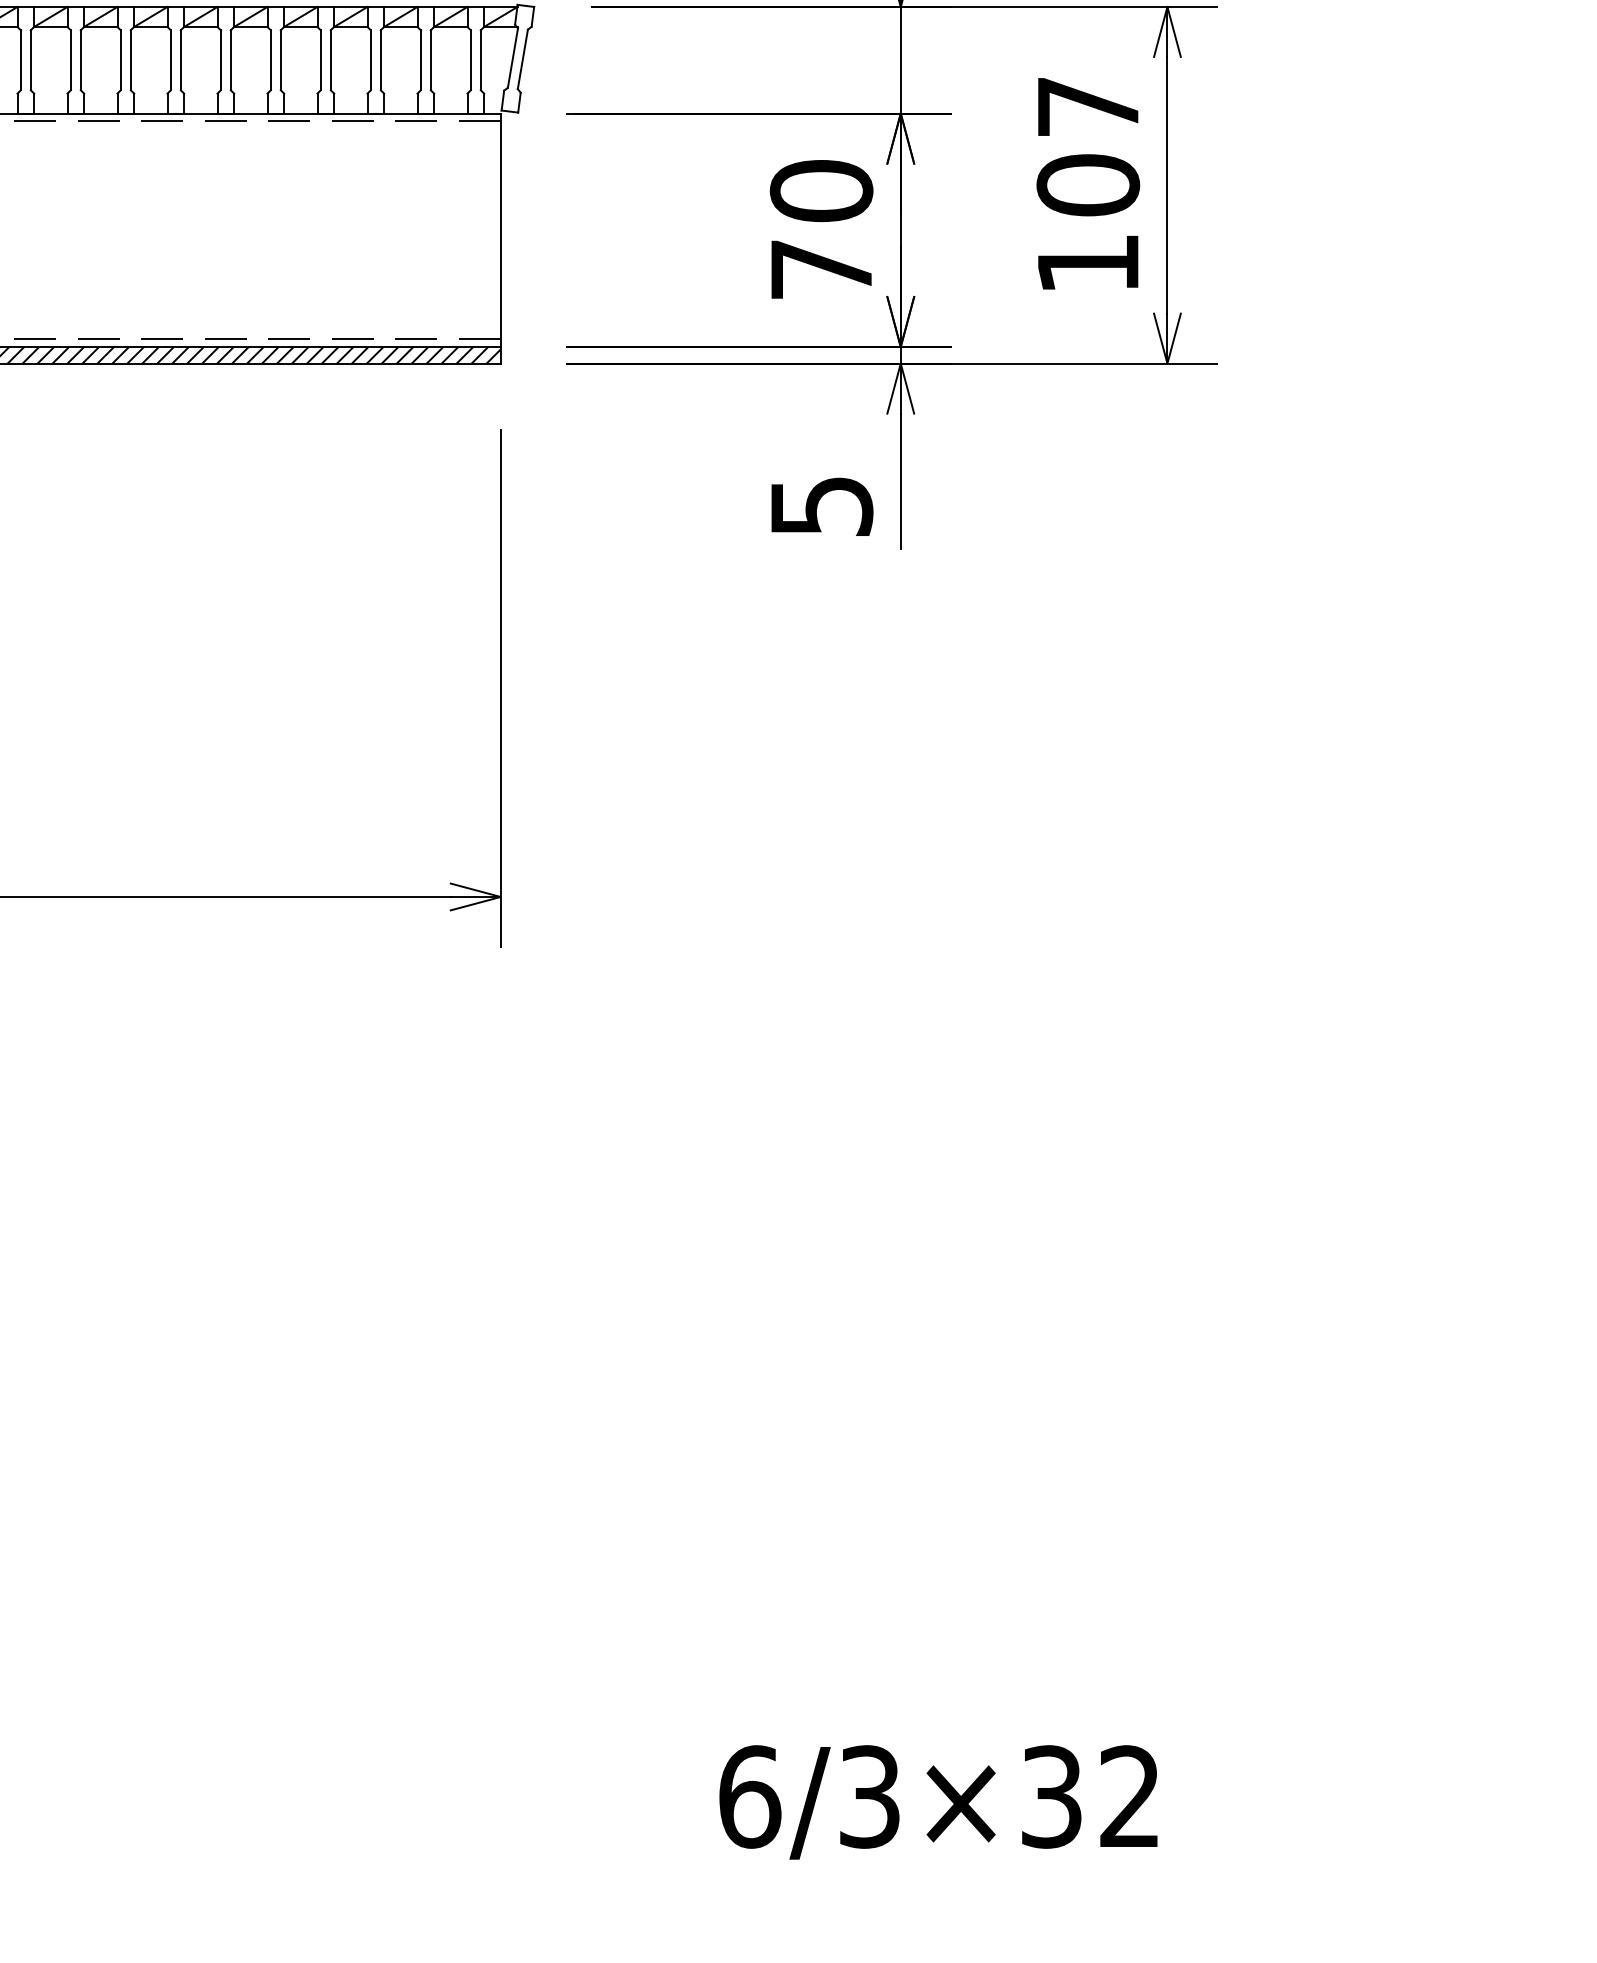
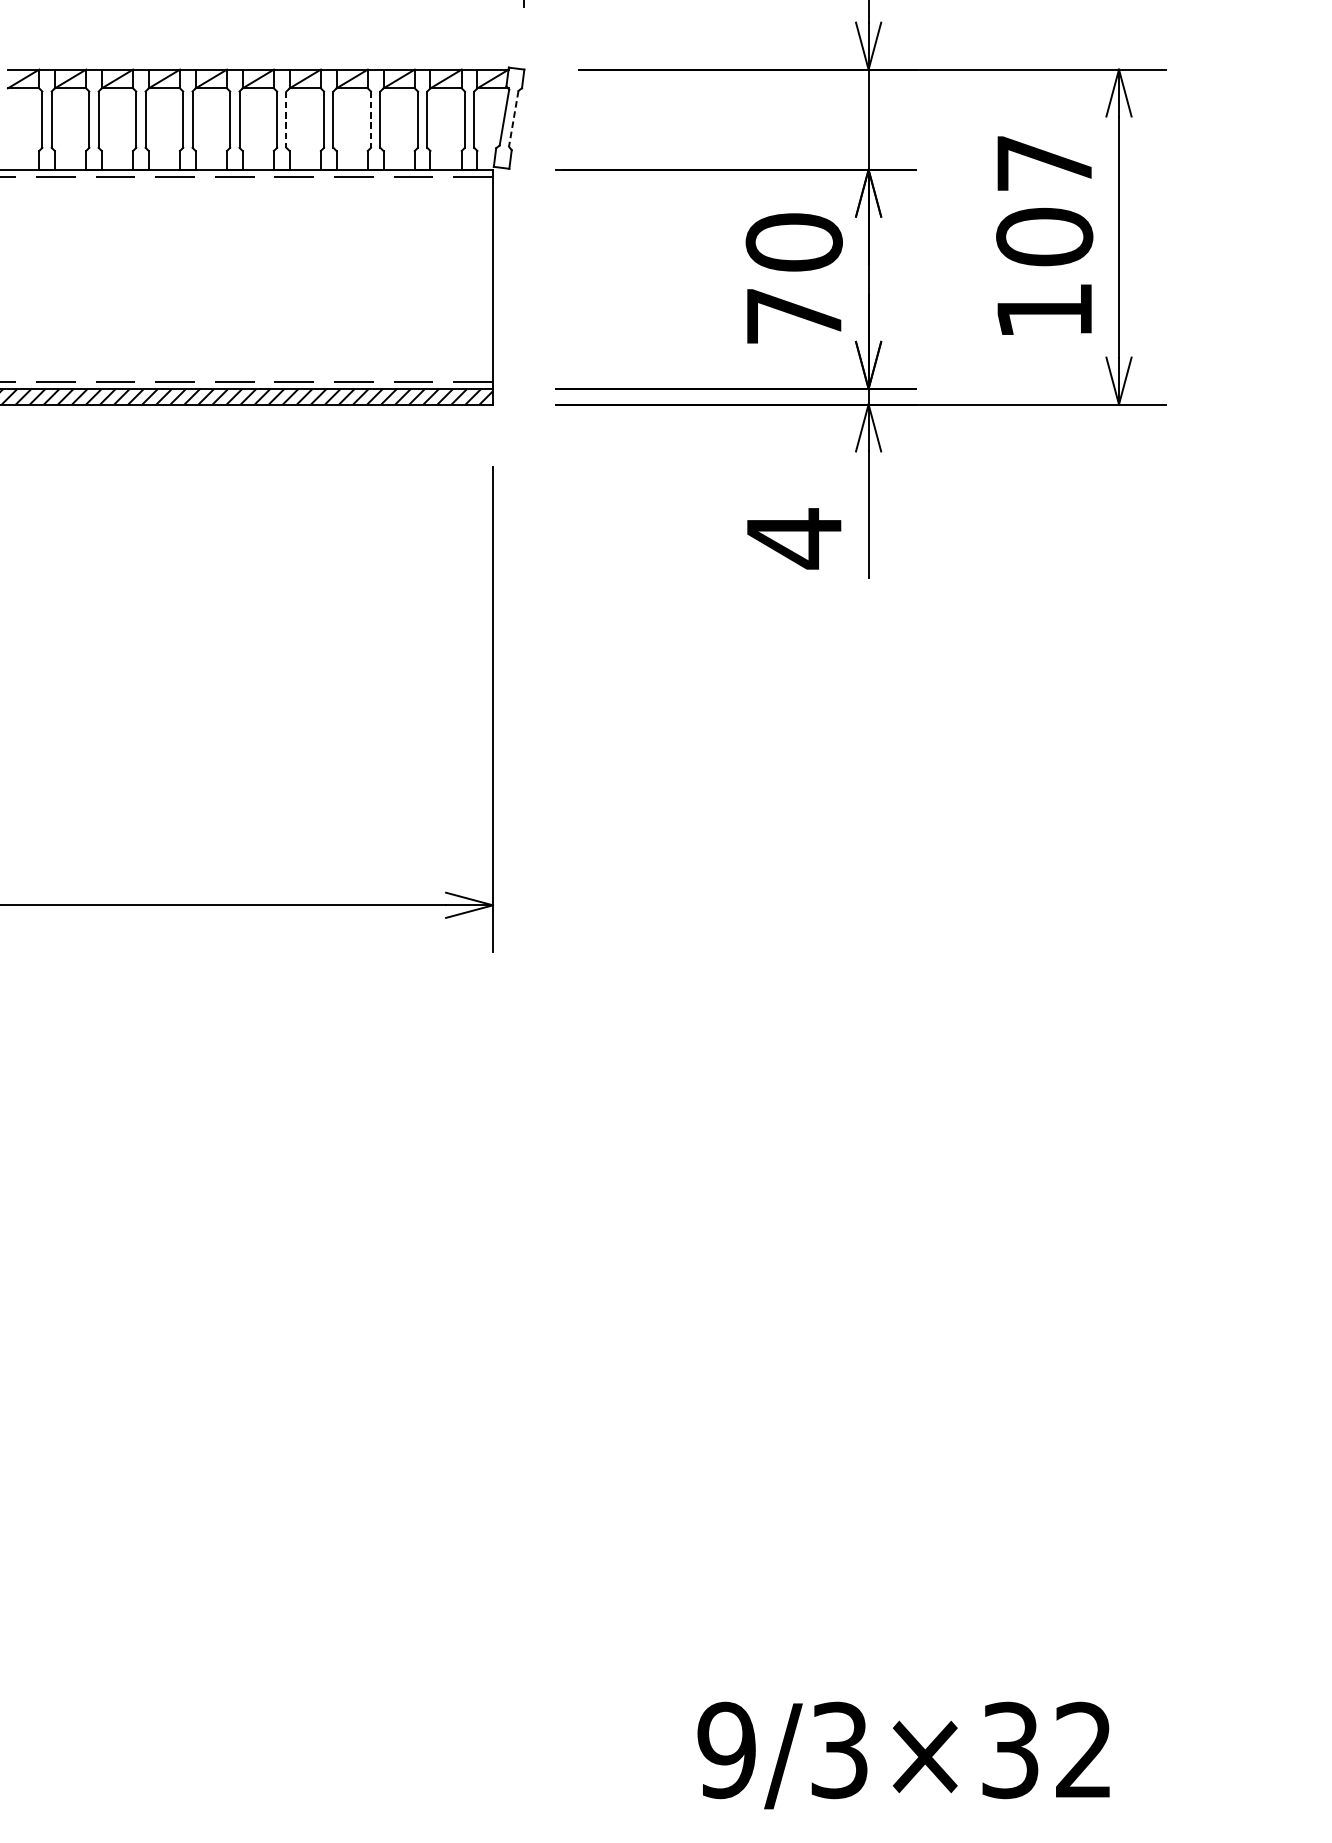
line: (522, 59) -> (513, 118), solid -> dashed
line: (280, 60) -> (286, 119), solid -> dashed
line: (370, 60) -> (370, 119), solid -> dashed
text: (822, 506) -> (795, 538), 5 -> 4
text: (749, 1796) -> (726, 1749), 6/3×32 -> 9/3×32

